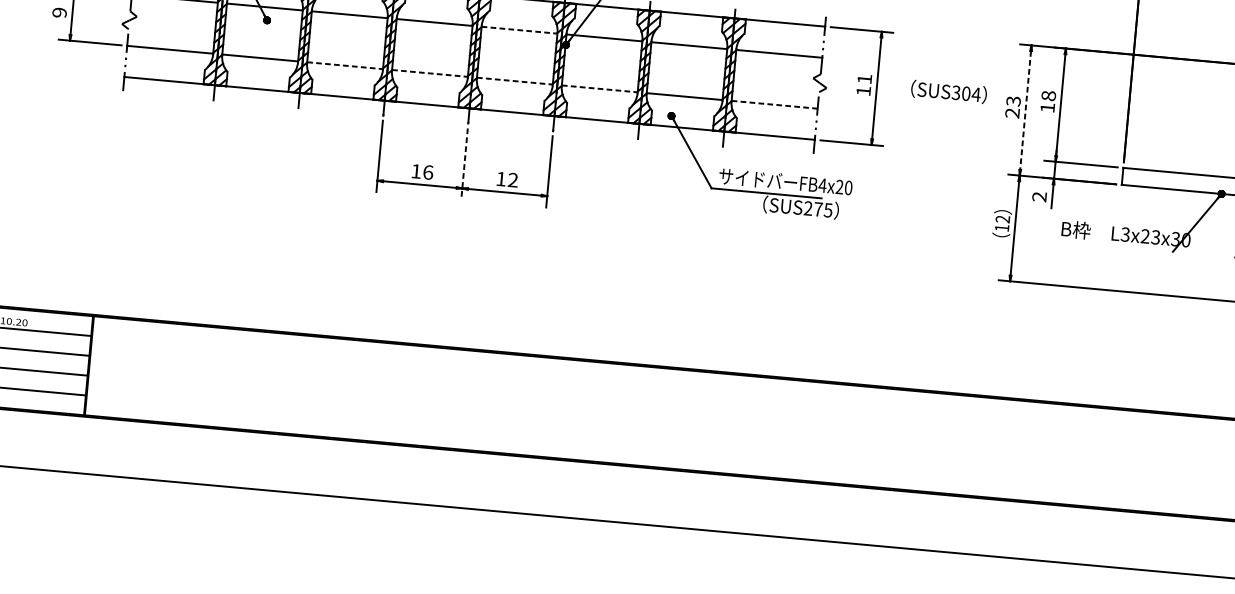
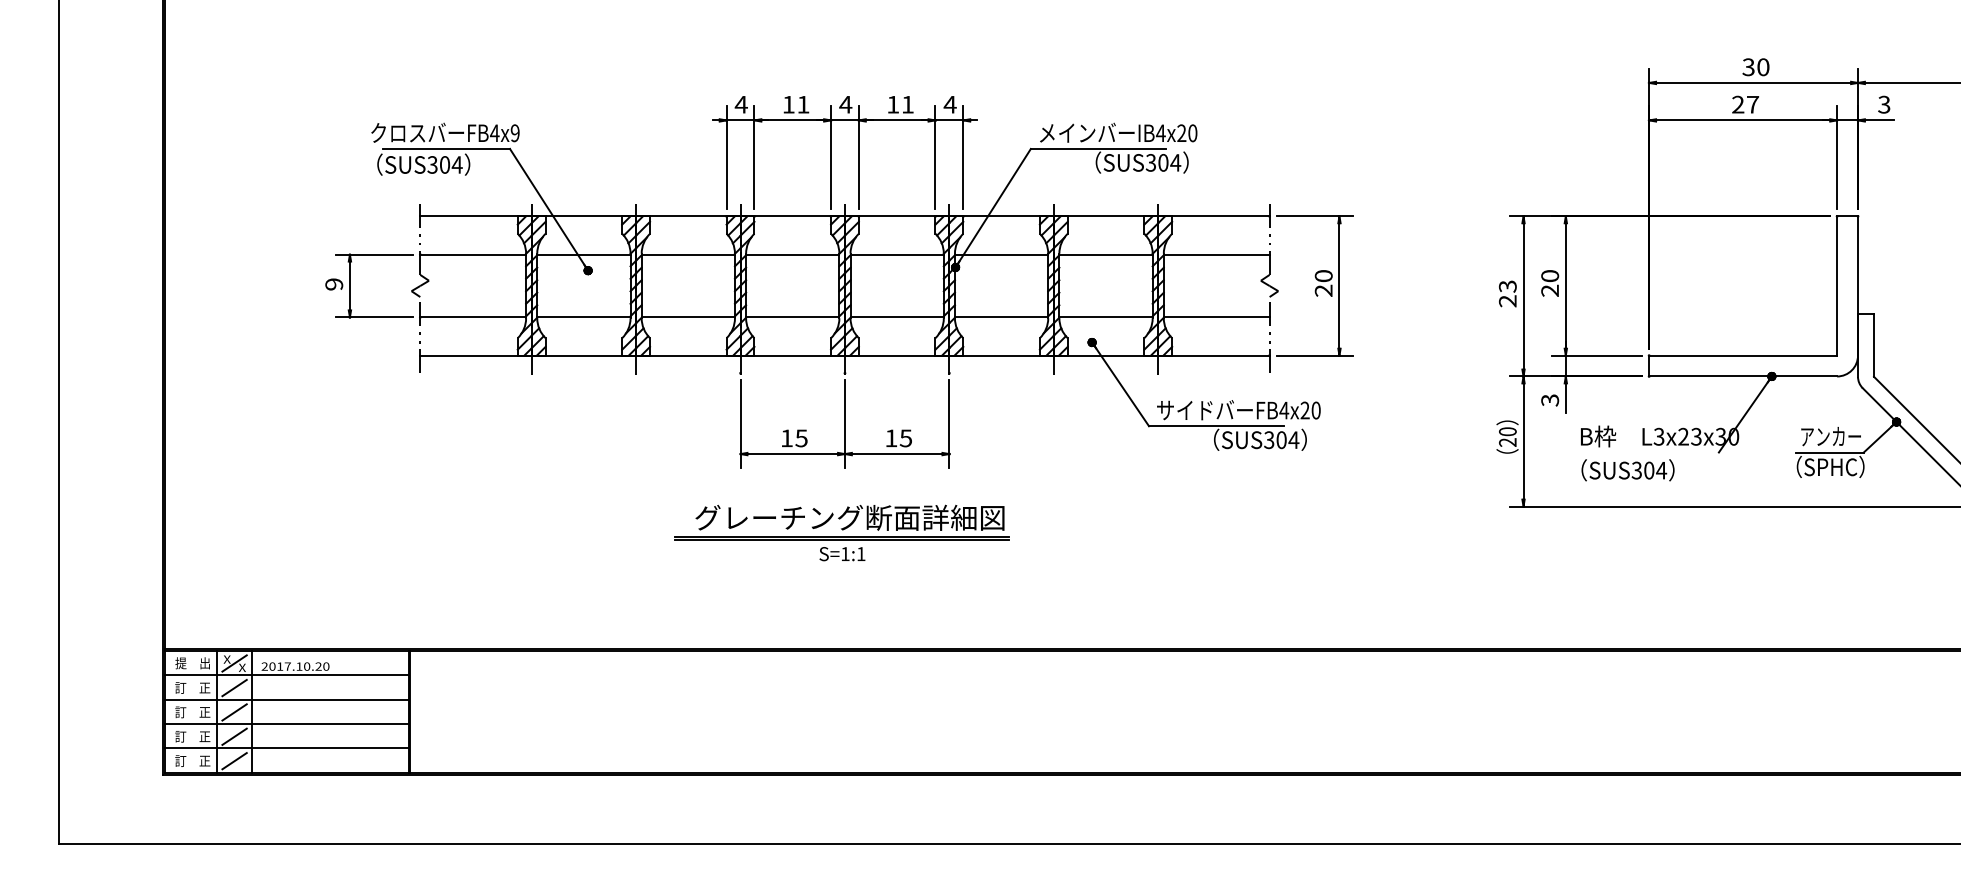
line: (519, 30) -> (897, 254), dashed -> solid
line: (345, 65) -> (688, 317), dashed -> solid
line: (429, 73) -> (792, 317), dashed -> solid
line: (515, 81) -> (897, 317), dashed -> solid
text: (863, 85) -> (1323, 283), 11 -> 20
line: (599, 89) -> (1001, 317), dashed -> solid
text: (948, 92) -> (1627, 470), moved
text: (1047, 101) -> (1549, 283), 18 -> 20
line: (774, 104) -> (1216, 317), dashed -> solid
line: (1025, 110) -> (1523, 296), dashed -> solid
line: (464, 164) -> (844, 424), dashed -> solid
text: (428, 172) -> (801, 438), 16 -> 15
text: (512, 180) -> (905, 438), 12 -> 15
text: (1039, 197) -> (1550, 400), 2 -> 3
text: (818, 209) -> (1281, 440), SUS275 -> SUS304
text: (1002, 223) -> (1507, 436), 12 -> 20
part: (453, 251) -> (841, 532), added

